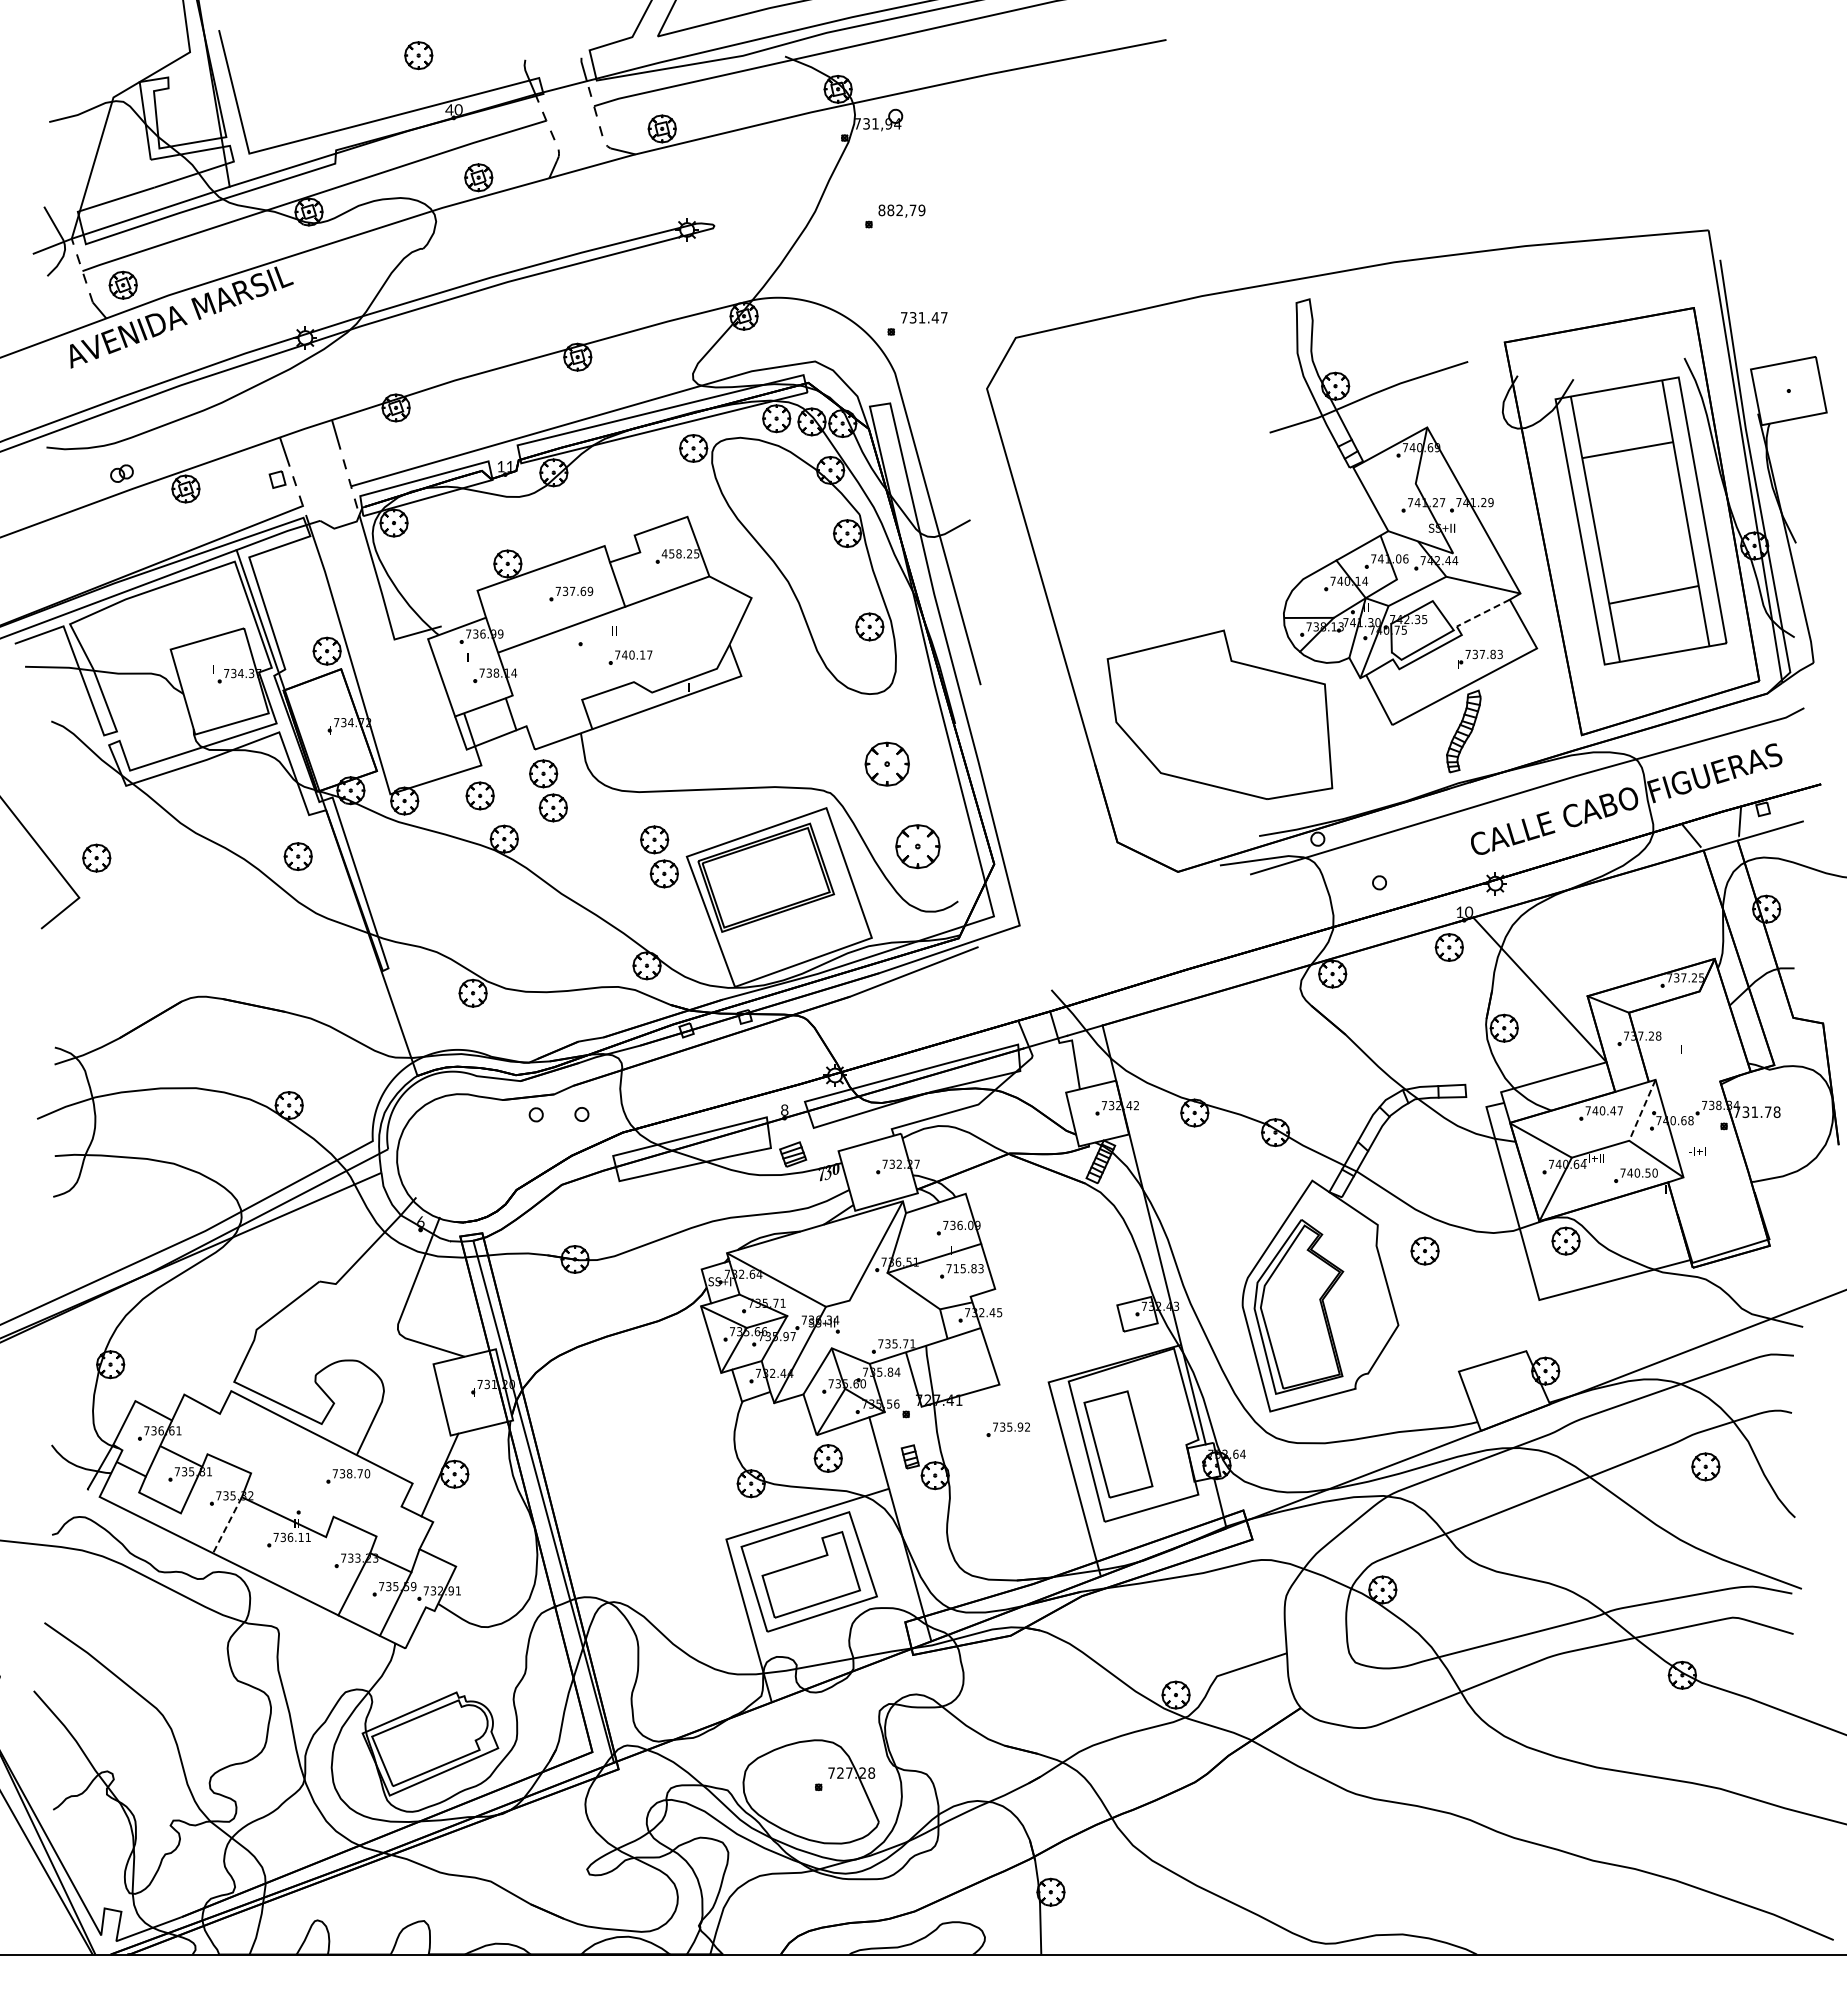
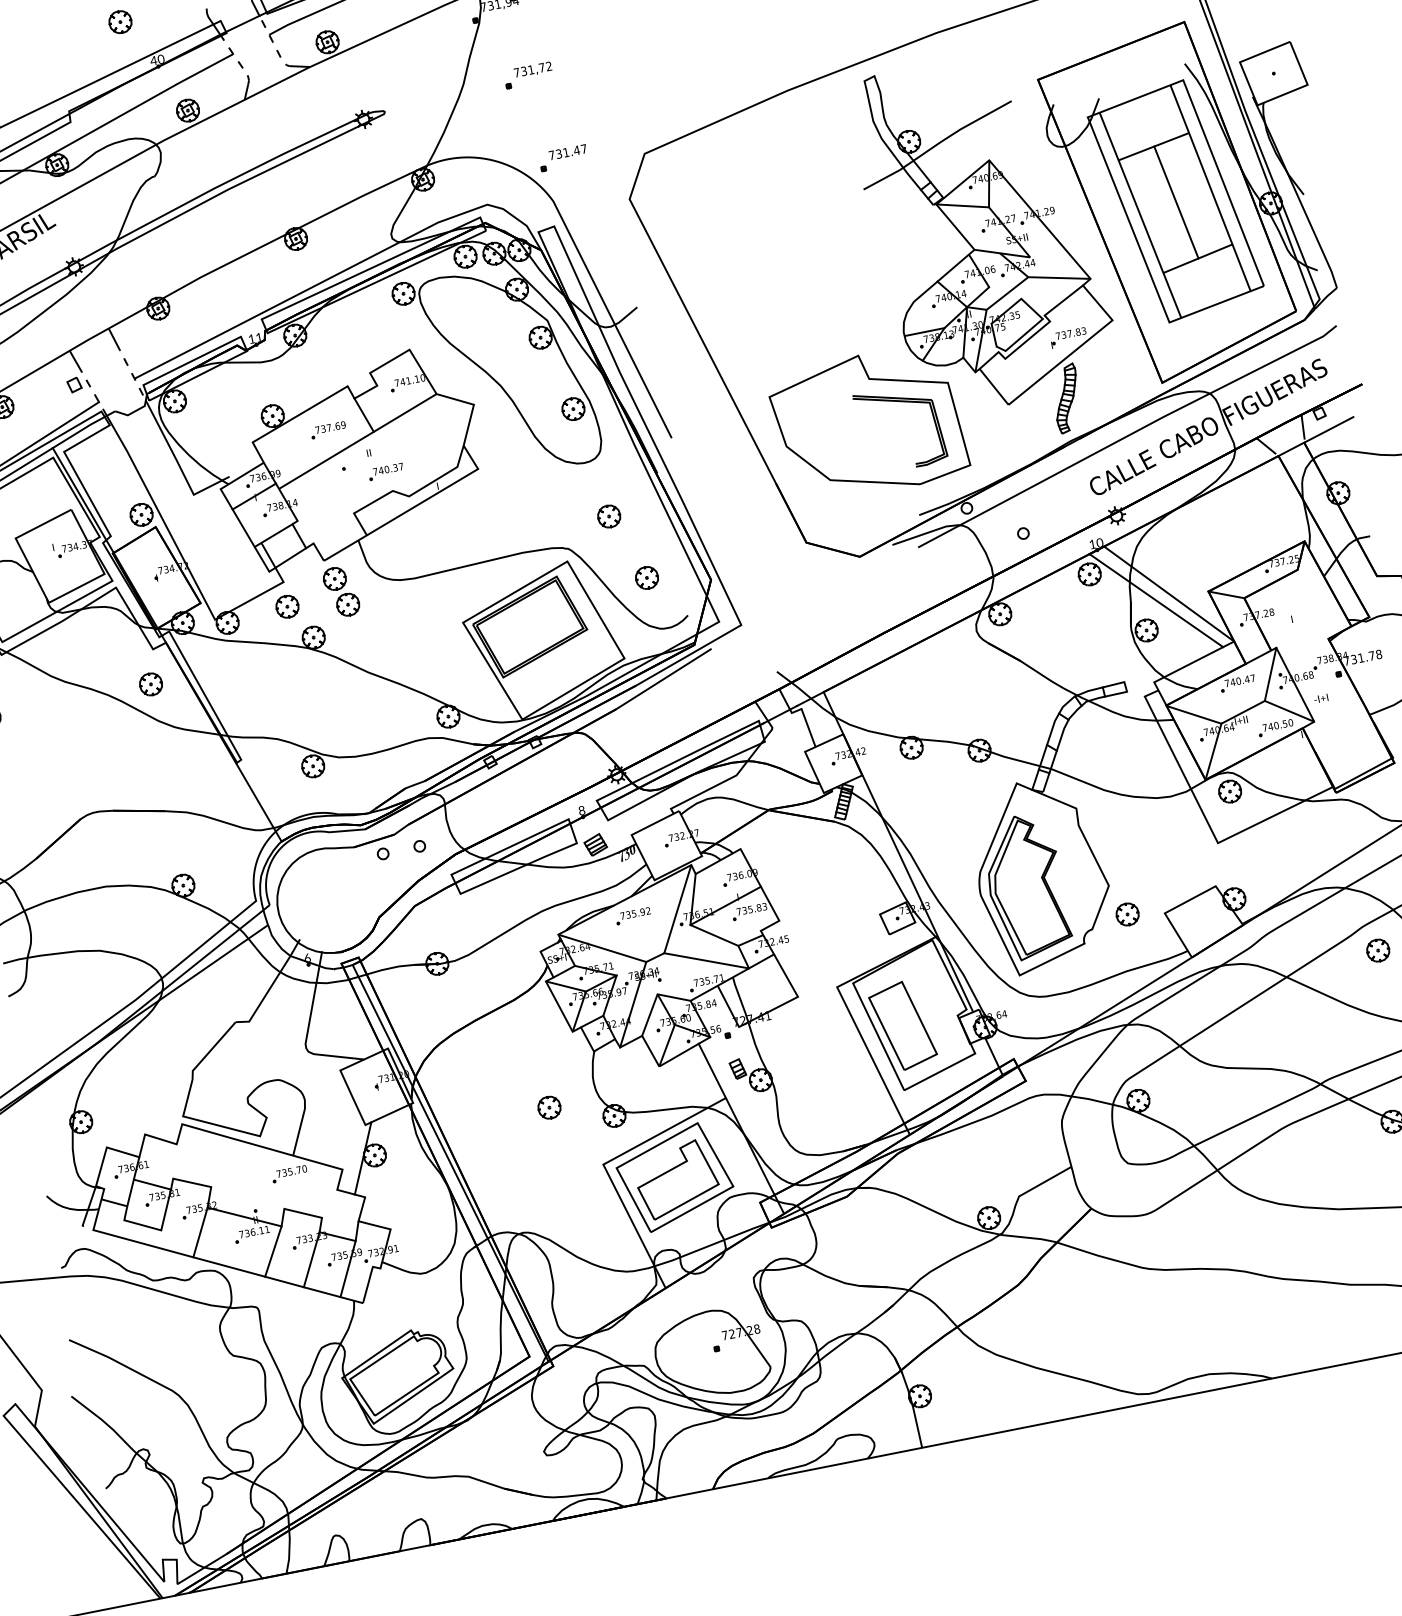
text: (901, 210) -> (532, 69), 882,79 -> 731,72
line: (1384, 475) -> (962, 205), added
line: (1641, 522) -> (1176, 202), added
text: (680, 553) -> (409, 380), 458.25 -> 741.10
line: (1483, 613) -> (1064, 300), dashed -> solid
text: (642, 654) -> (395, 467), 740.17 -> 740.37
line: (466, 655) -> (254, 496), added
part: (1264, 696) -> (901, 402), added
part: (886, 763) -> (608, 516), size x0.62
part: (917, 846) -> (646, 577), size x0.62
part: (659, 856) -> (441, 626), removed
line: (1522, 994) -> (1155, 600), added
line: (1642, 1110) -> (1270, 674), dashed -> solid
part: (1424, 1250) -> (1127, 914), moved
text: (955, 1268) -> (744, 910), 715.83 -> 735.83
line: (898, 1319) -> (706, 960), added
part: (1007, 1429) -> (632, 916), moved
part: (827, 1458) -> (548, 1107), moved
text: (349, 1473) -> (290, 1171), 738.70 -> 735.70
line: (227, 1525) -> (200, 1232), dashed -> solid
line: (310, 1565) -> (273, 1251), added

